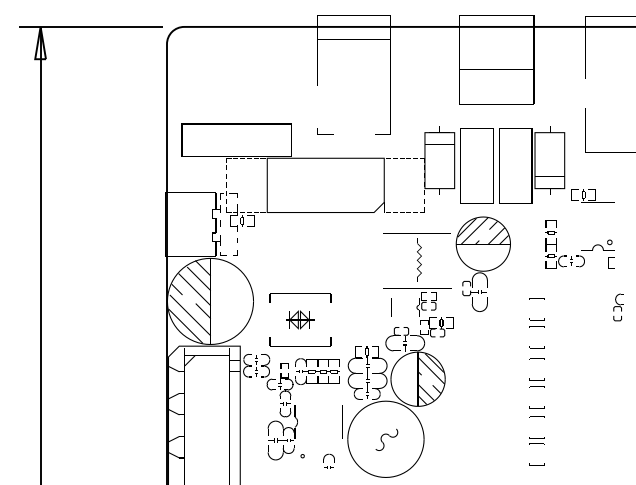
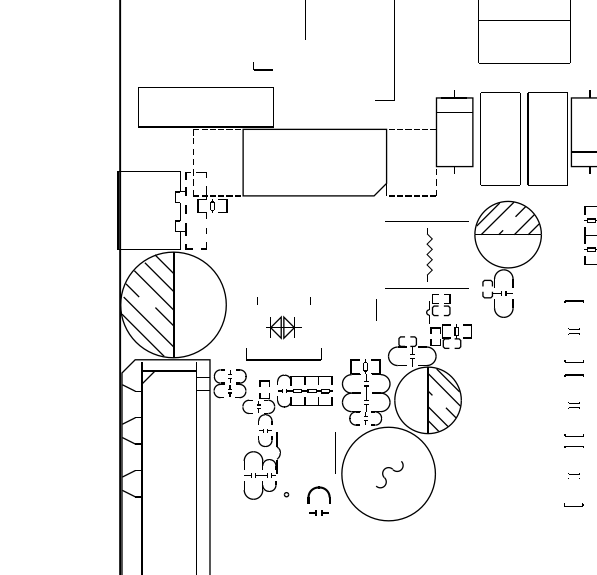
part: (325, 131) -> (263, 65), moved
part: (300, 297) -> (283, 300), size x0.7
line: (391, 307) -> (377, 309), moved
part: (536, 322) -> (573, 330), size x0.6
part: (536, 382) -> (573, 404), size x0.6
part: (536, 440) -> (573, 475), size x0.6
part: (328, 460) -> (318, 499), size x1.6

